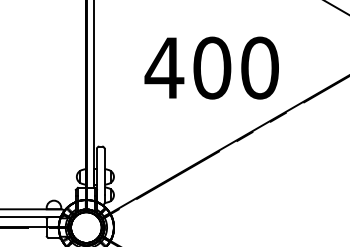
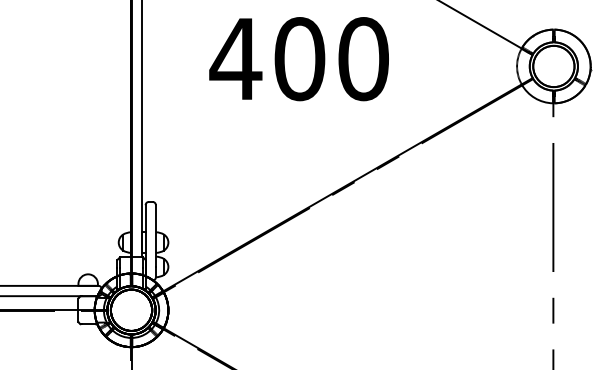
text: (211, 68) -> (298, 59), moved

